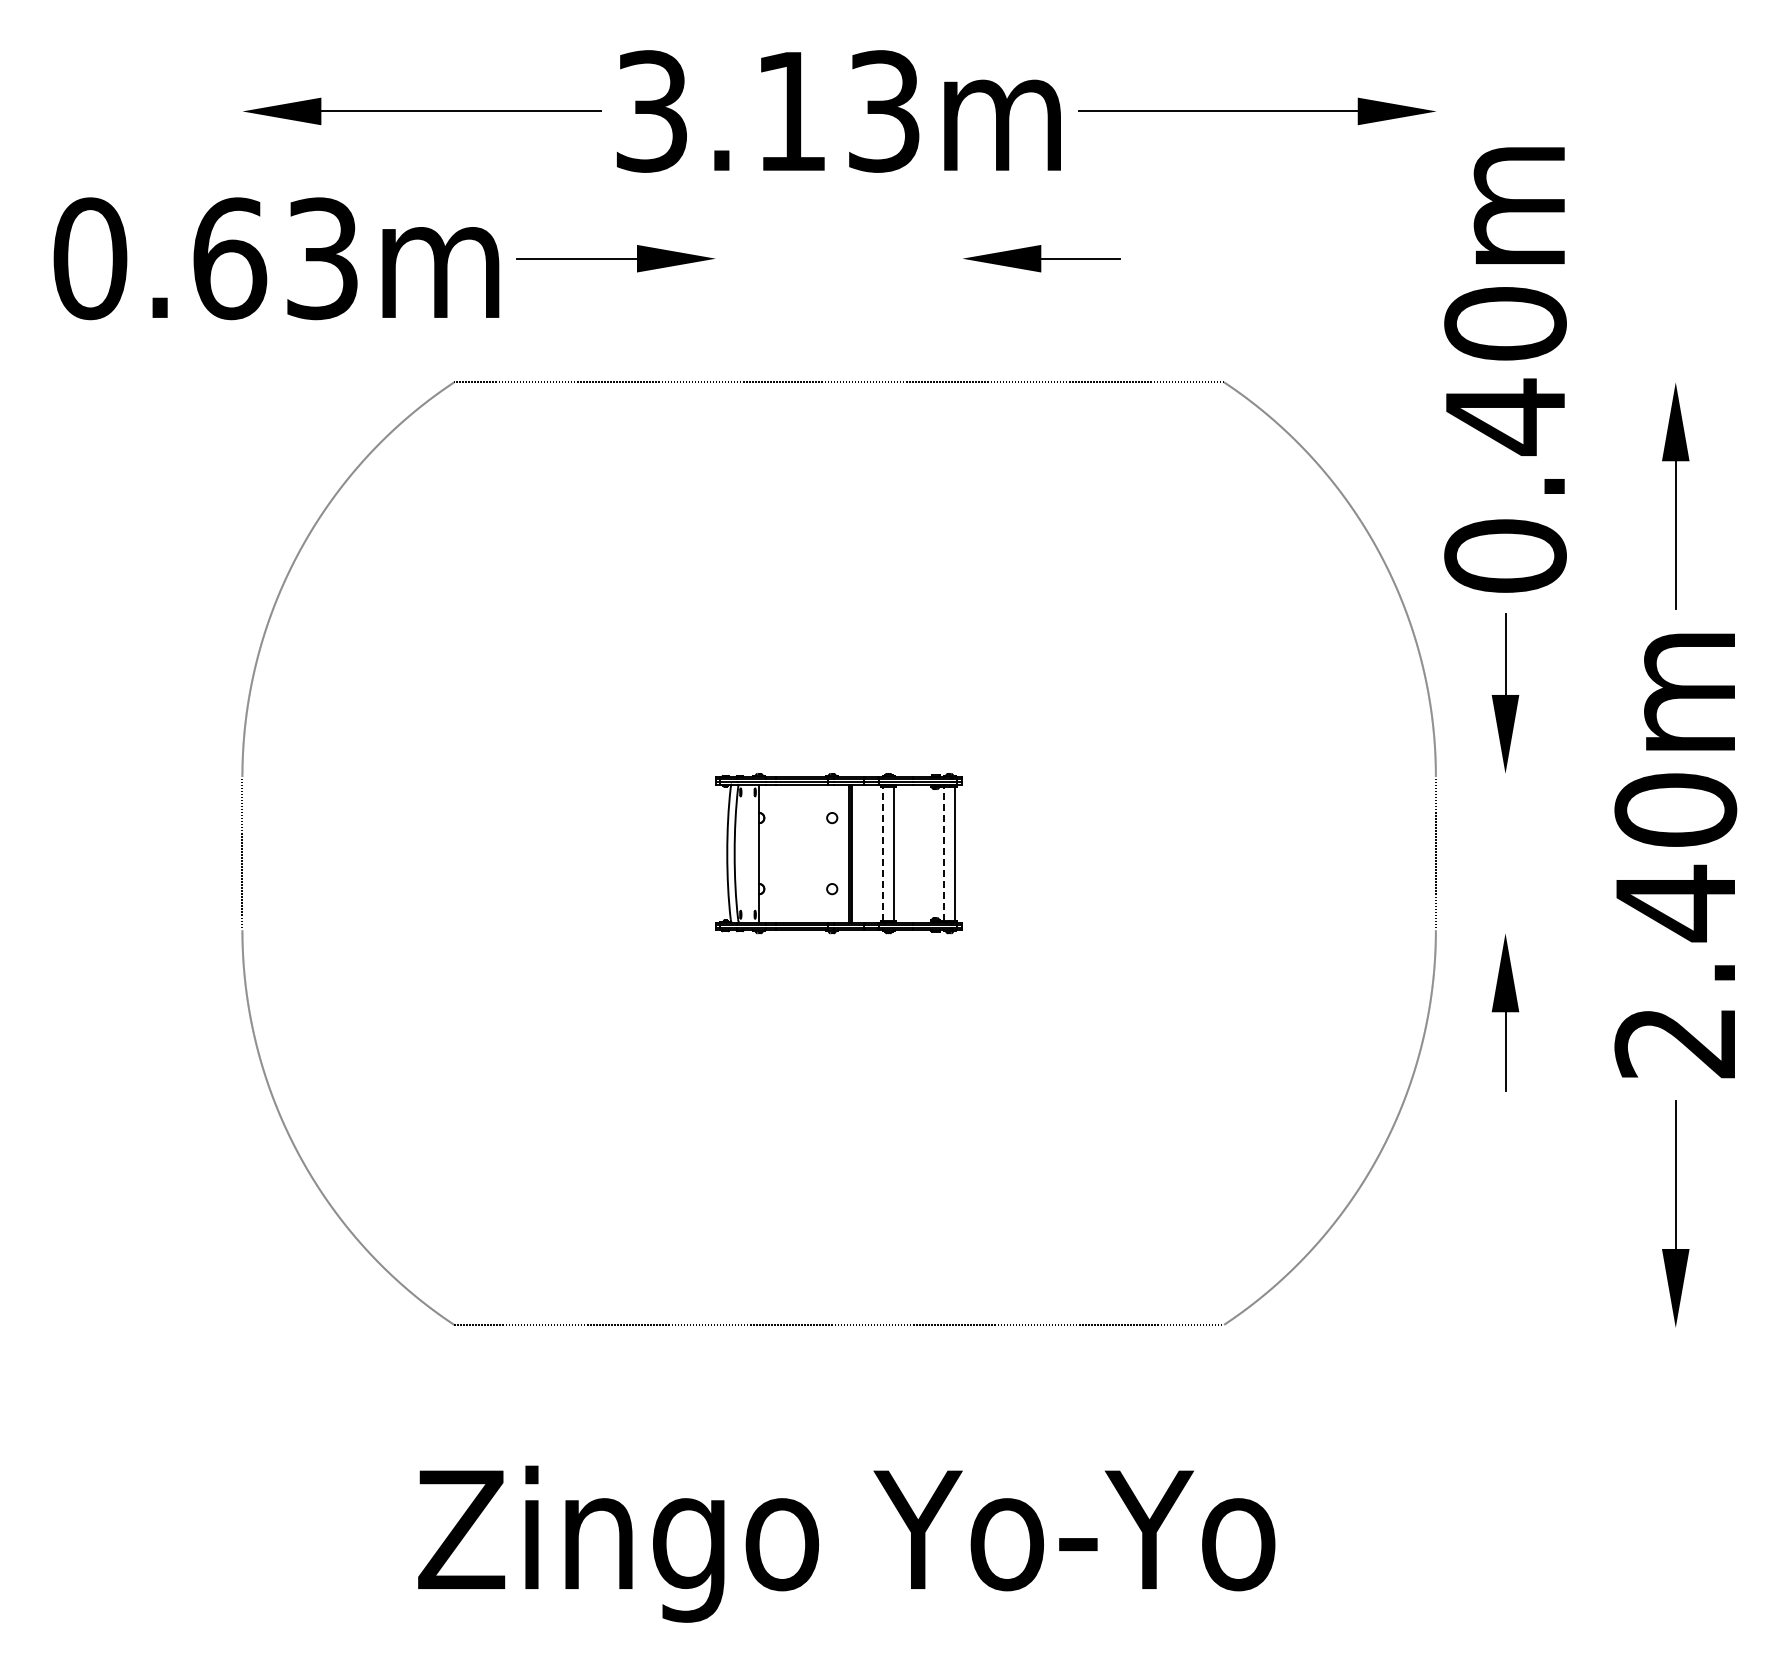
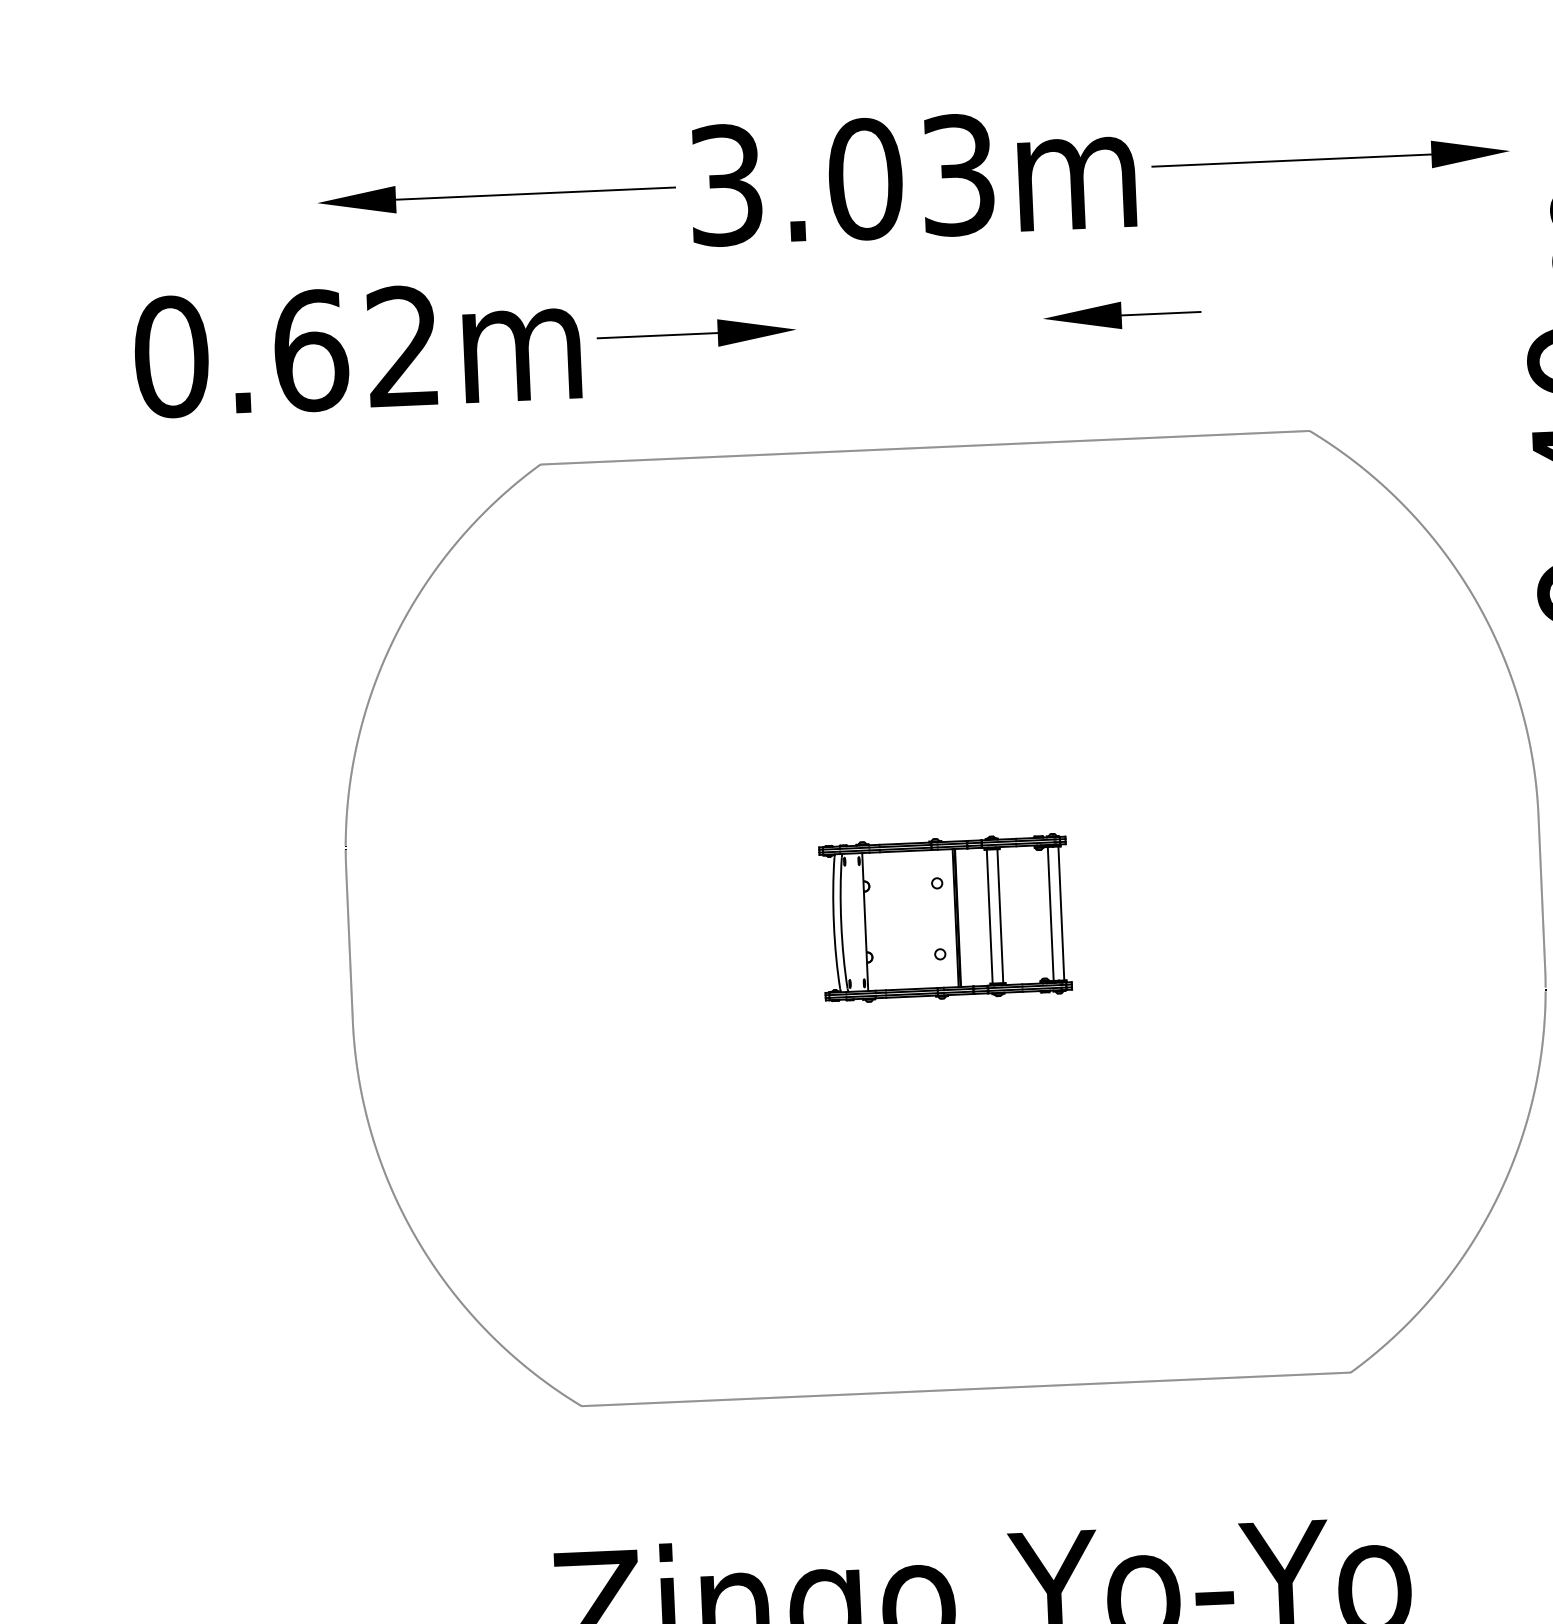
text: (791, 111) -> (865, 179), 3.13m -> 3.03m
text: (322, 258) -> (403, 346), 0.63m -> 0.62m
line: (883, 853) -> (989, 916), dashed -> solid
line: (944, 853) -> (1050, 913), dashed -> solid

